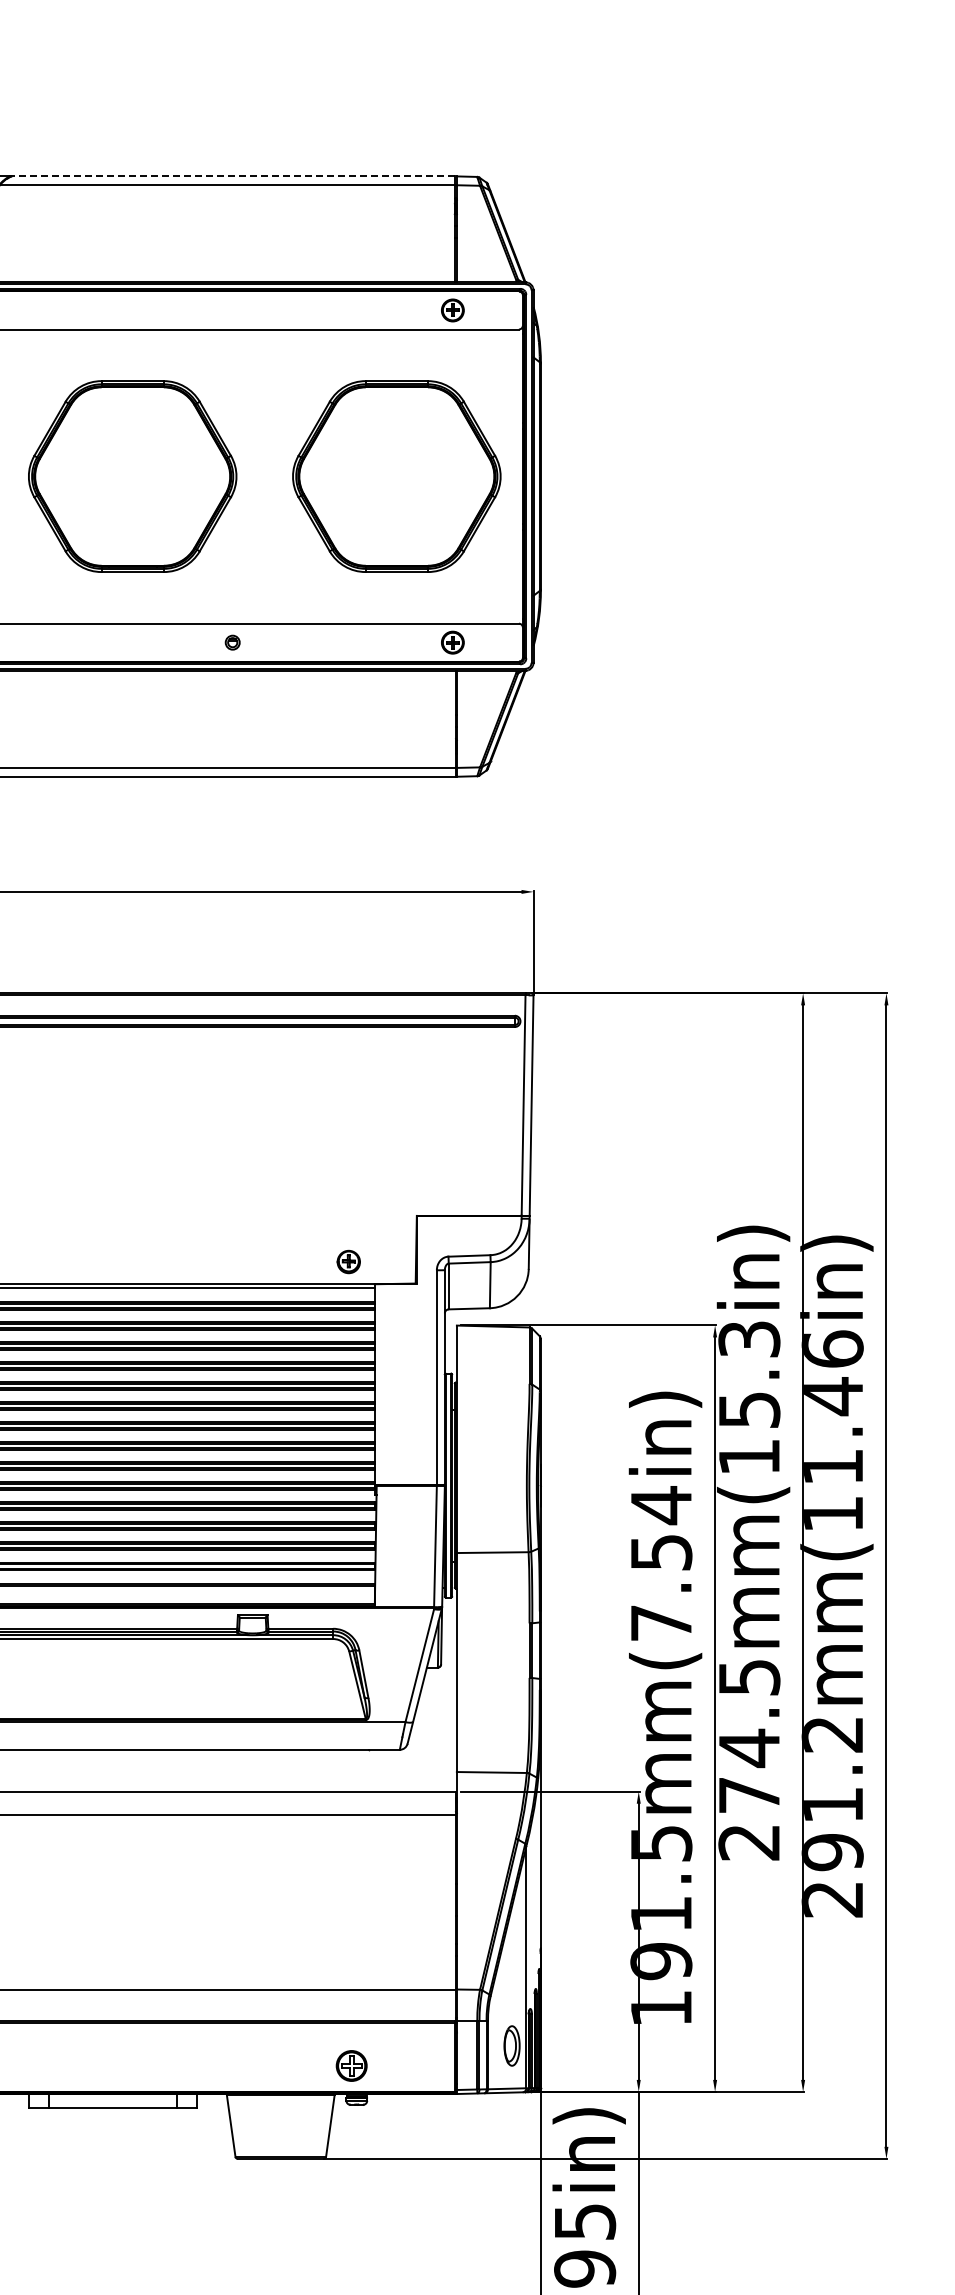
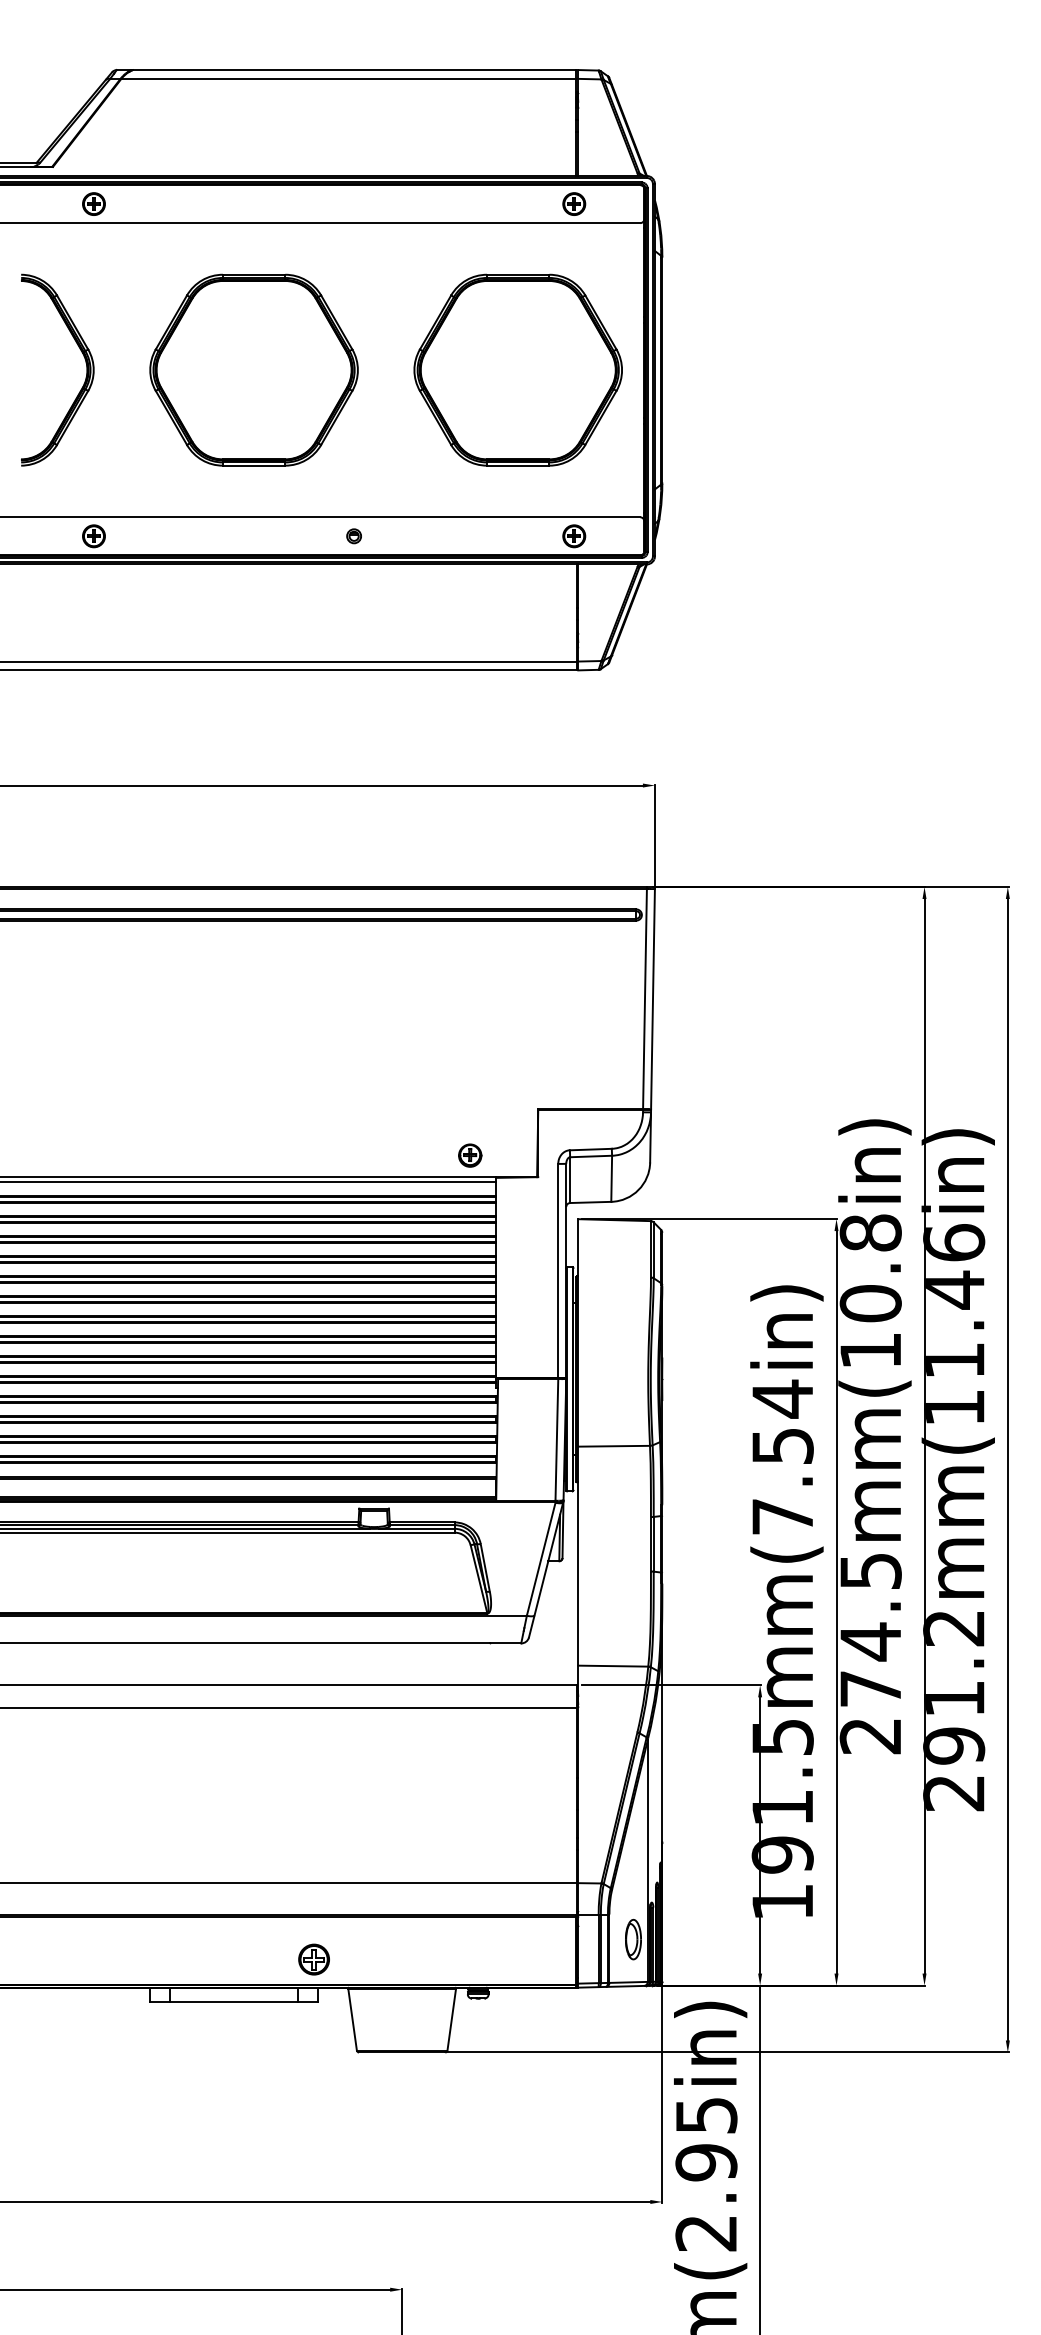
line: (233, 176) -> (354, 70), dashed -> solid
text: (749, 1374) -> (870, 1268), 274.5mm(15.3in) -> 274.5mm(10.8in)
part: (351, 2065) -> (313, 1959), moved

